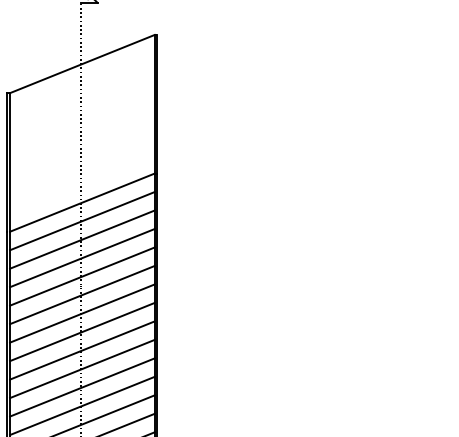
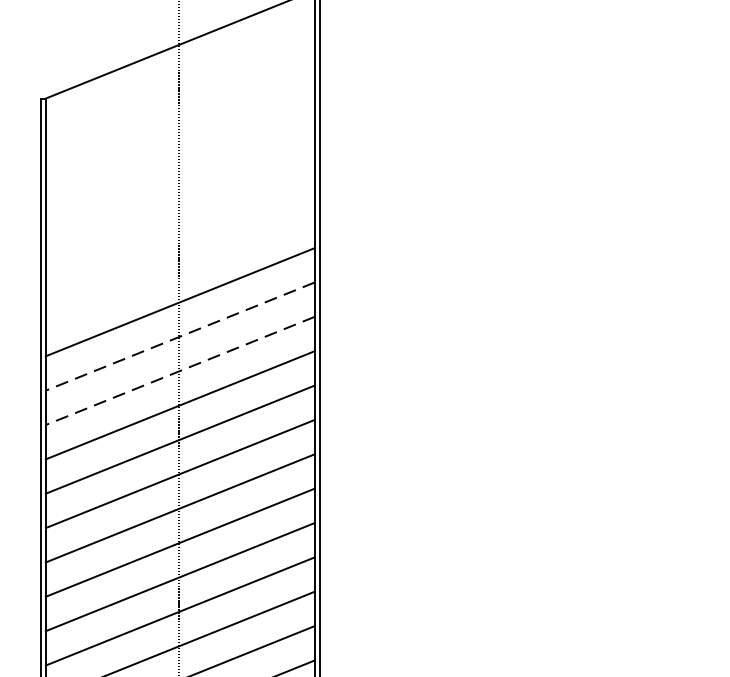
line: (82, 221) -> (180, 337), solid -> dashed
line: (82, 239) -> (180, 370), solid -> dashed

